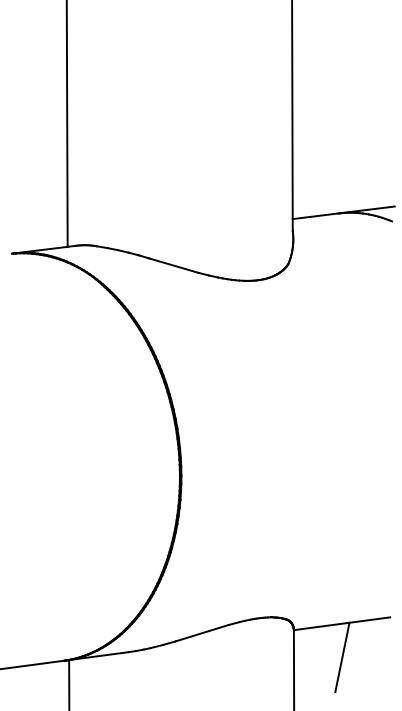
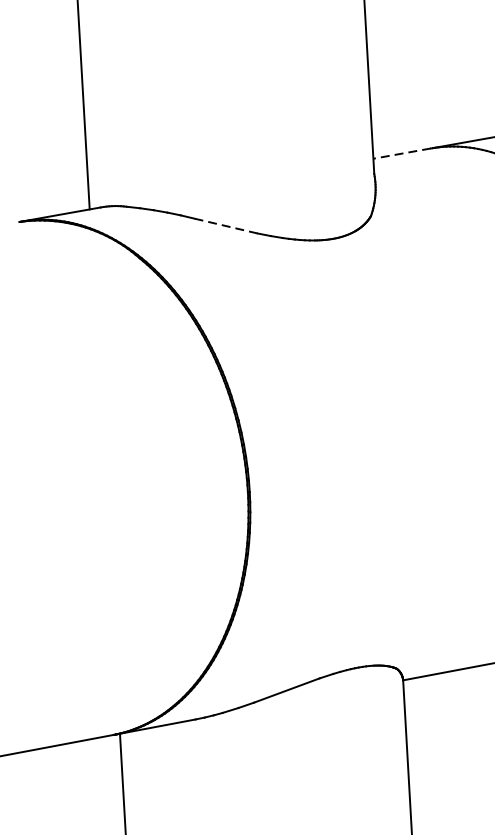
line: (315, 216) -> (402, 153), solid -> dashed
line: (174, 265) -> (226, 225), solid -> dashed
line: (342, 657) -> (466, 711), removed

